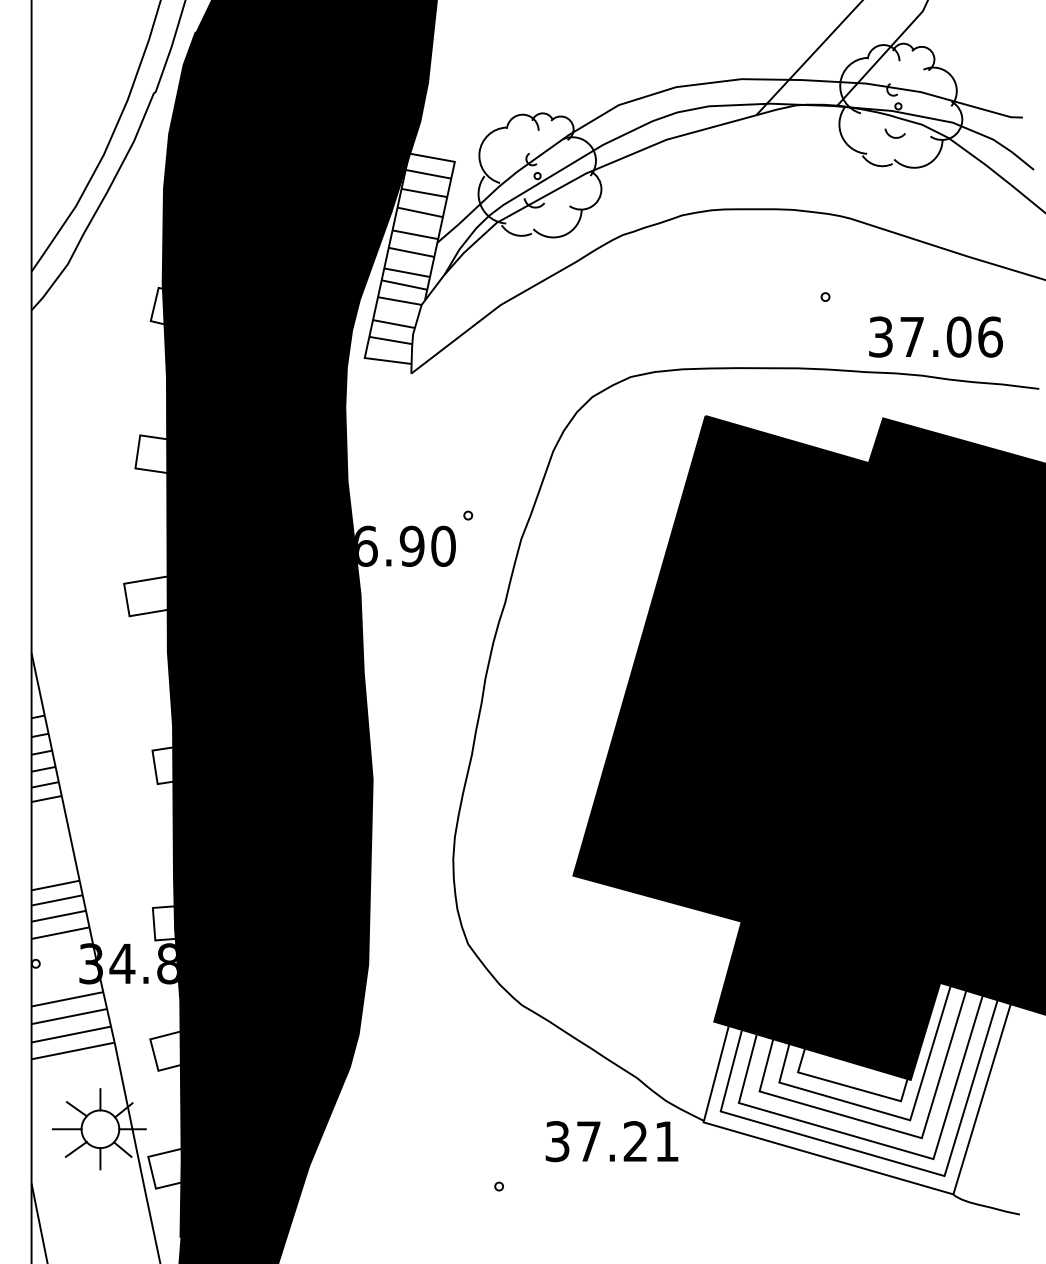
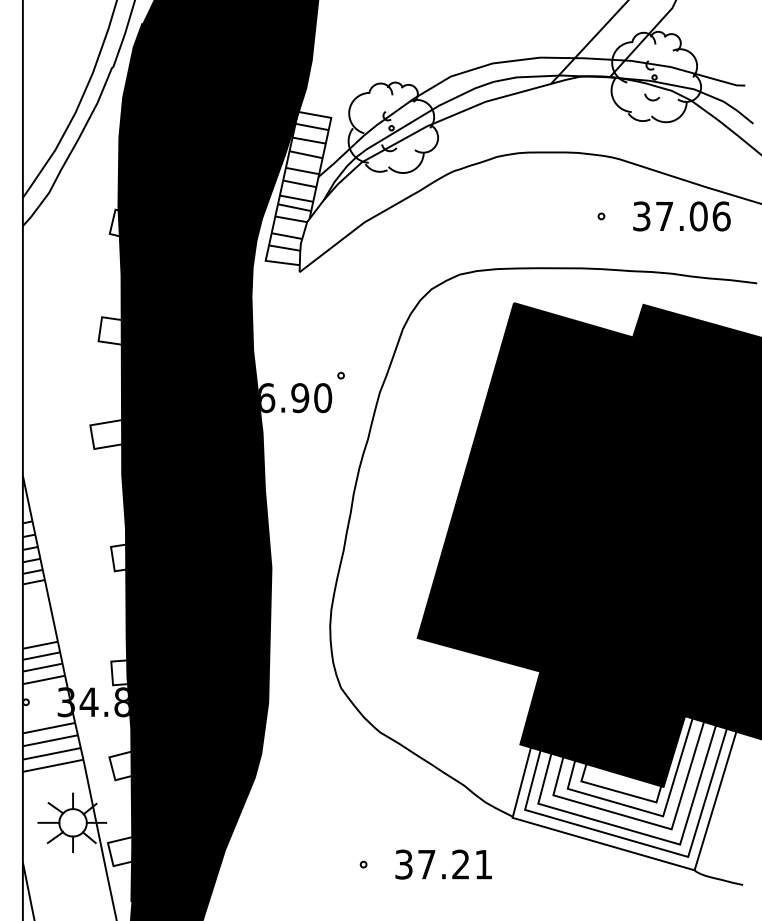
text: (935, 336) -> (681, 216), moved
text: (611, 1141) -> (443, 864), moved

